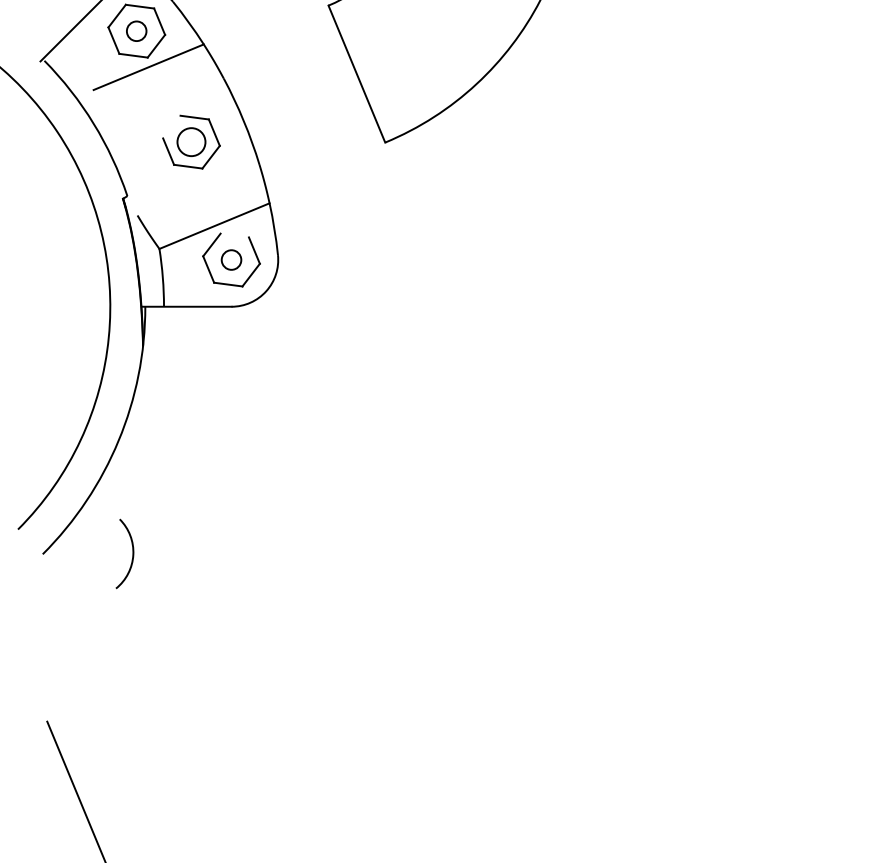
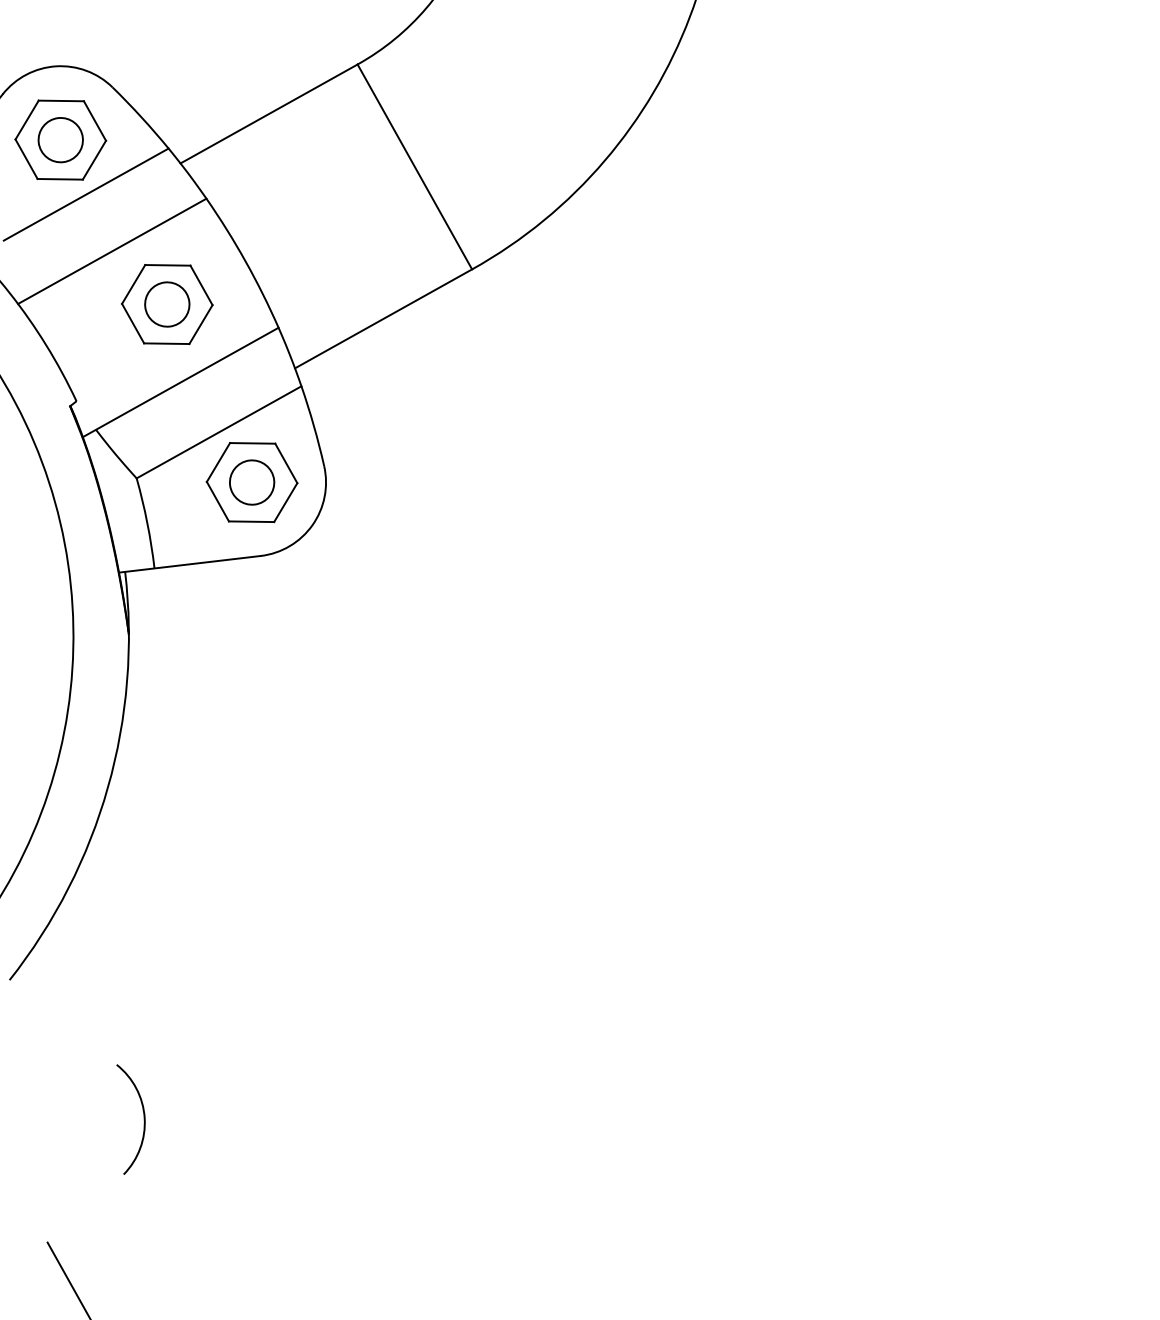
line: (269, 29) -> (269, 112), added
circle: (136, 31) -> (60, 140), size x1.43
line: (160, 104) -> (111, 251), added
line: (171, 126) -> (132, 283), added
line: (325, 166) -> (382, 318), added
line: (193, 191) -> (179, 381), added
line: (234, 235) -> (252, 443), added
circle: (231, 259) -> (251, 481), size x1.43
arc: (132, 553) -> (143, 1116), moved

